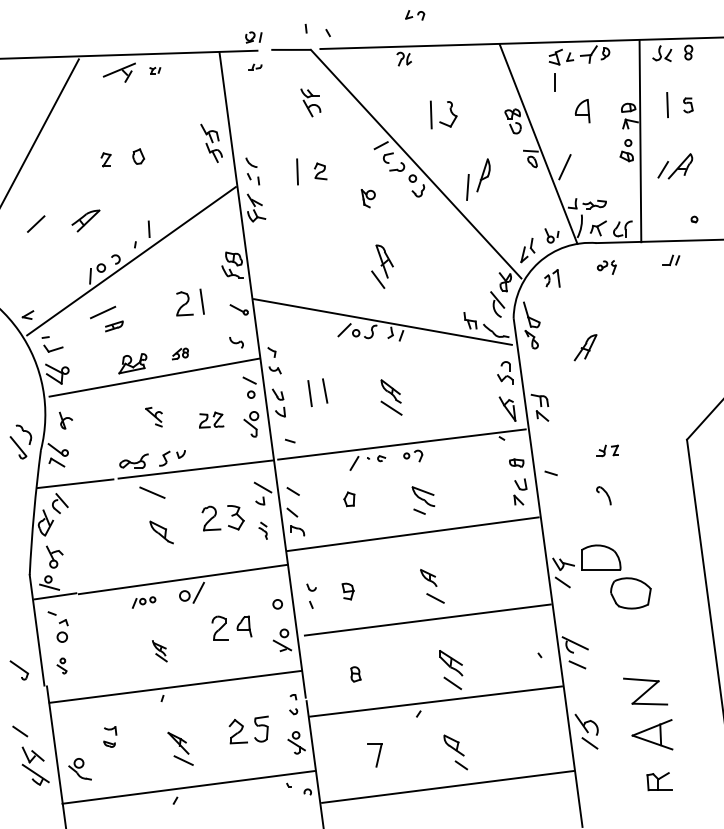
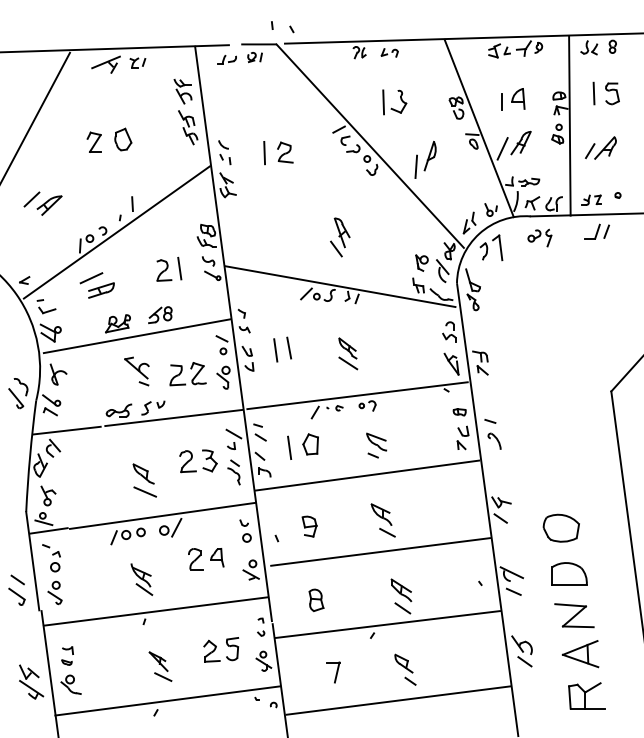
part: (415, 15) -> (390, 52), moved
part: (253, 37) -> (254, 57), moved
part: (255, 66) -> (227, 59), size x1.67
part: (155, 70) -> (138, 62), size x1.67
line: (554, 82) -> (502, 101), moved
part: (310, 102) -> (182, 91), moved
part: (688, 105) -> (612, 93), size x1.67
part: (138, 156) -> (123, 139), size x1.67
part: (105, 159) -> (93, 141), size x1.67
part: (320, 171) -> (285, 152), size x1.43
part: (367, 198) -> (421, 263), moved
part: (85, 220) -> (49, 205), moved
part: (671, 260) -> (597, 231), size x1.67
part: (606, 267) -> (539, 238), size x1.43
part: (552, 278) -> (491, 247), size x1.67
part: (114, 326) -> (101, 290), size x1.67
part: (236, 342) -> (208, 261), moved
part: (585, 347) -> (520, 142), moved
part: (180, 353) -> (160, 314), size x1.67
part: (153, 416) -> (136, 370), size x1.67
part: (211, 419) -> (188, 373), size x1.67
part: (65, 420) -> (58, 374), size x1.43
line: (290, 440) -> (258, 425), moved
part: (607, 450) -> (591, 199), moved
line: (152, 492) -> (145, 491), moved
part: (603, 495) -> (494, 441), moved
part: (349, 499) -> (310, 444), size x1.67
line: (325, 502) -> (289, 447), added
part: (262, 530) -> (233, 472), size x1.67
part: (601, 557) -> (569, 573), moved
part: (428, 577) -> (381, 514), size x1.43
part: (311, 587) -> (244, 523), moved
part: (347, 591) -> (309, 526), size x1.43
part: (143, 602) -> (127, 536), size x1.67
part: (159, 650) -> (141, 579), size x1.67
part: (61, 665) -> (54, 592), size x1.67
part: (355, 674) -> (316, 600), size x1.67
line: (20, 731) -> (17, 579), moved
part: (110, 736) -> (67, 655), moved
part: (659, 781) -> (586, 695), size x1.67

